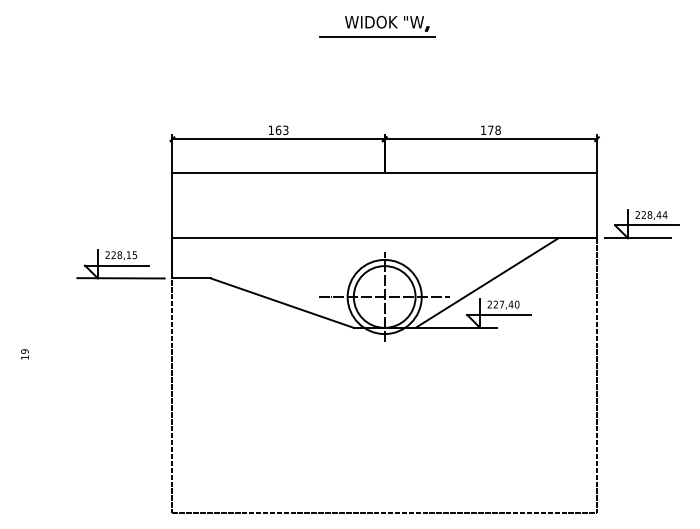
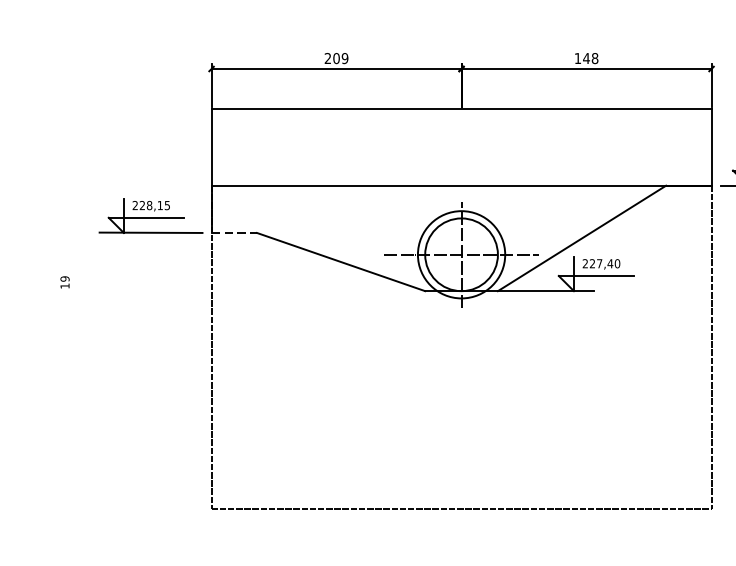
text: (278, 129) -> (336, 57), 163 -> 209
text: (490, 129) -> (586, 57), 178 -> 148
line: (192, 278) -> (235, 233), solid -> dashed
text: (24, 354) -> (64, 282), moved

